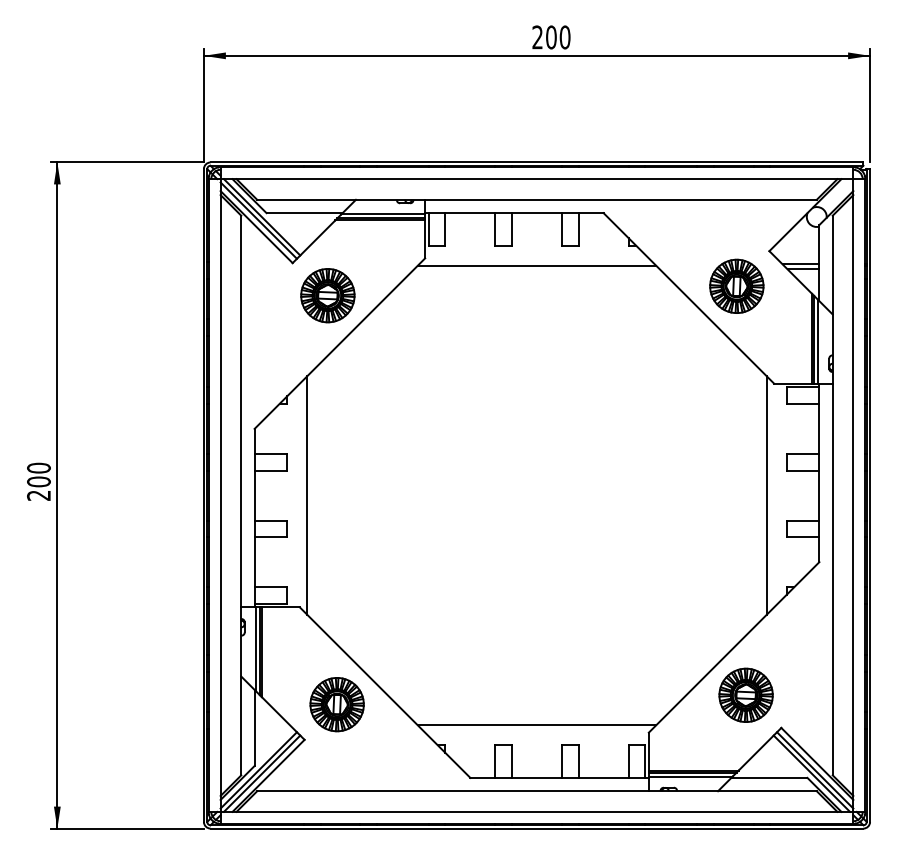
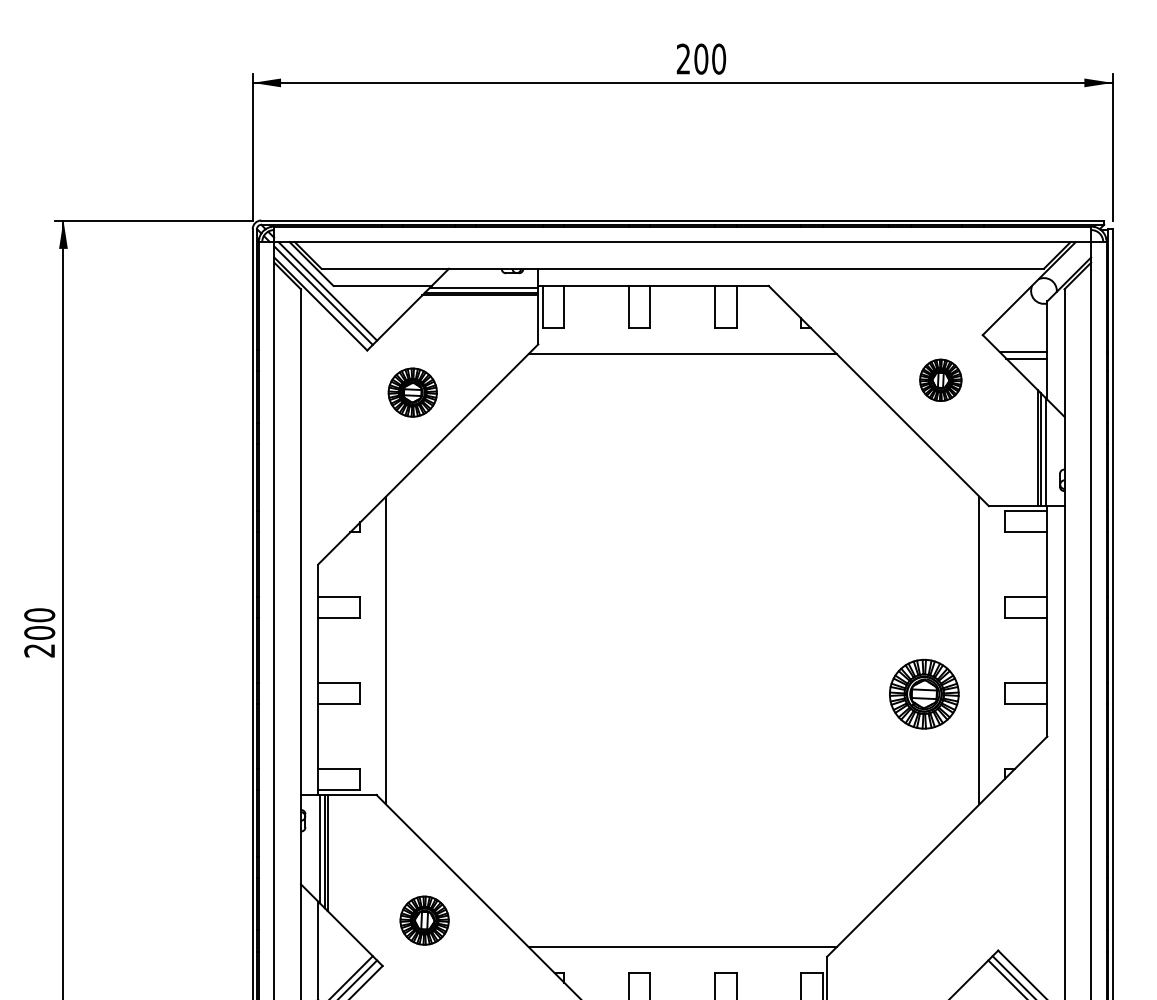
part: (736, 285) -> (940, 379), size x0.6
part: (327, 295) -> (412, 392), size x0.7
part: (745, 694) -> (923, 693), moved
part: (336, 704) -> (423, 920), size x0.7

